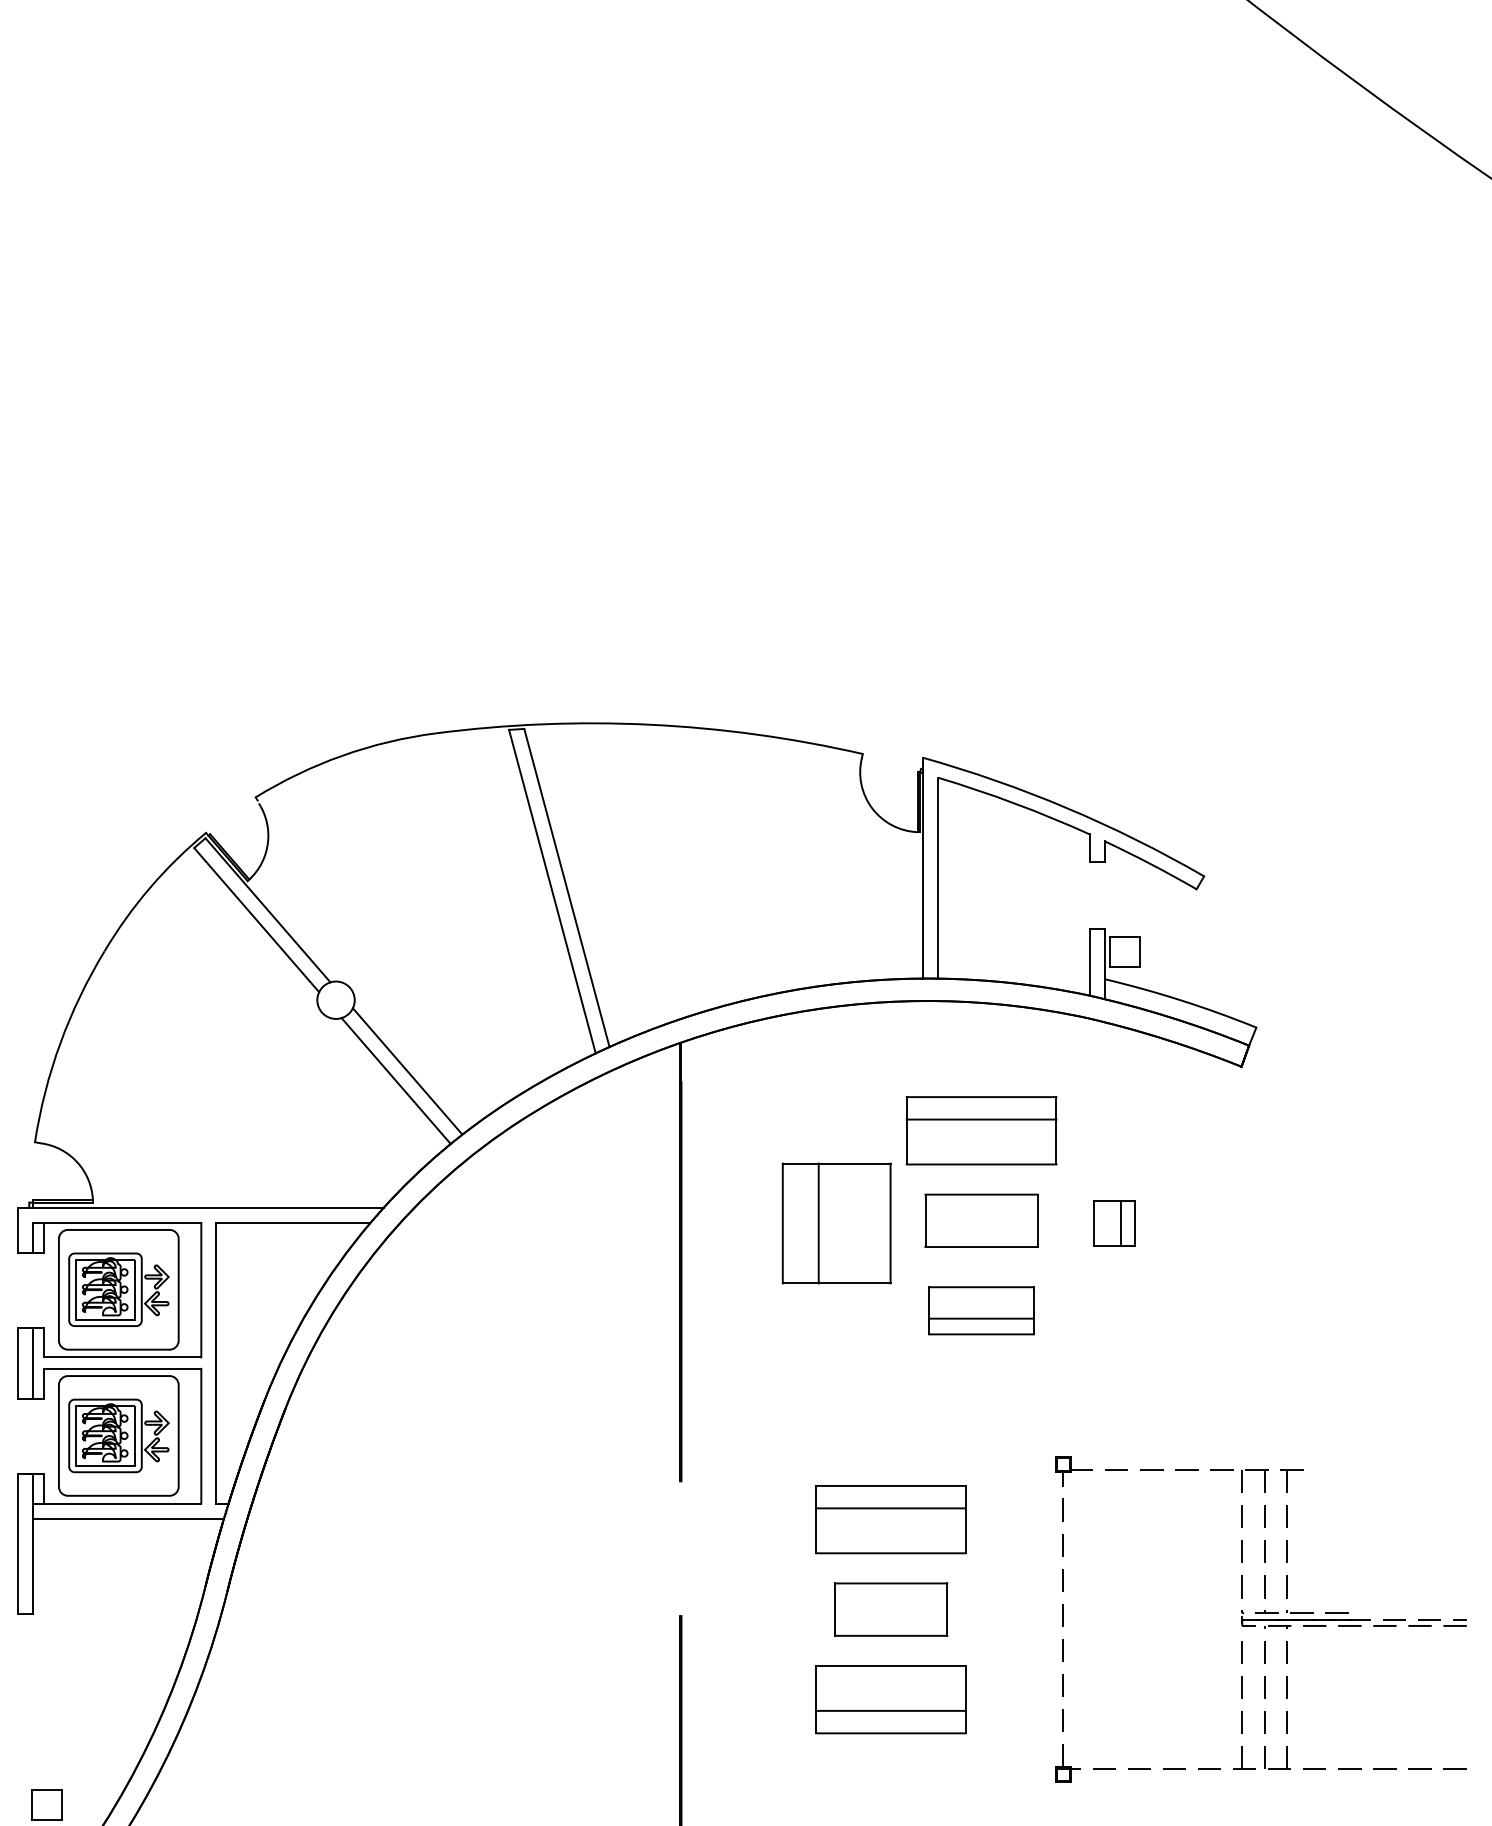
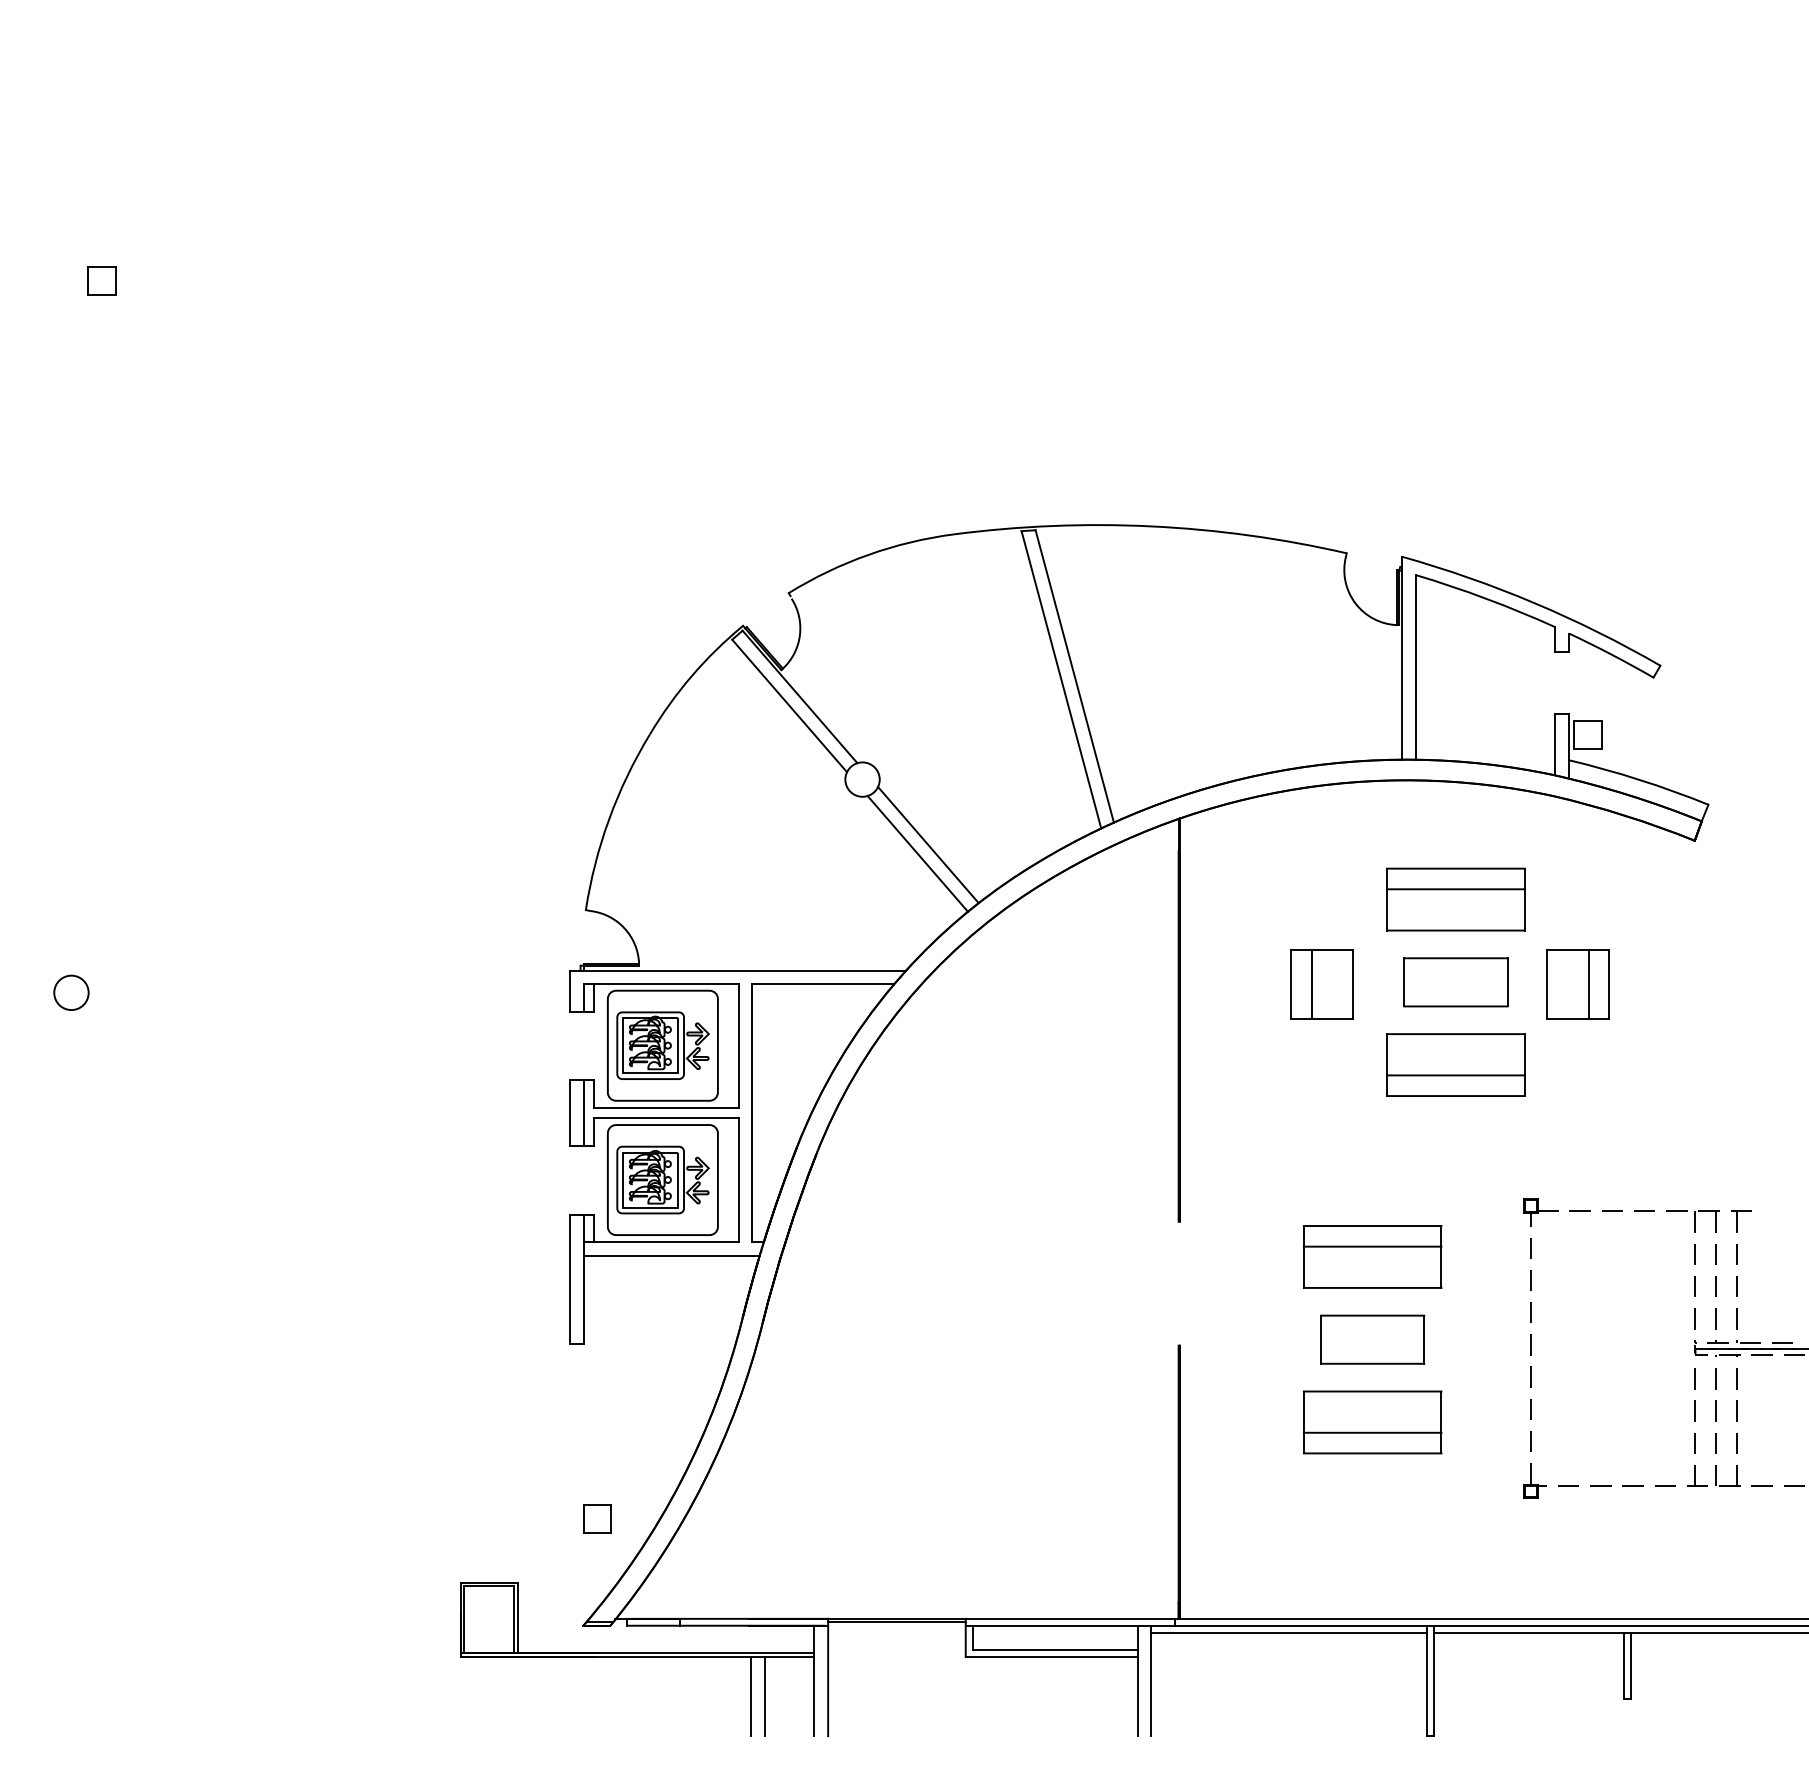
part: (835, 1223) -> (1321, 984), size x0.62
part: (1113, 1223) -> (1577, 984), size x1.67
part: (981, 1310) -> (1455, 1064), size x1.43

